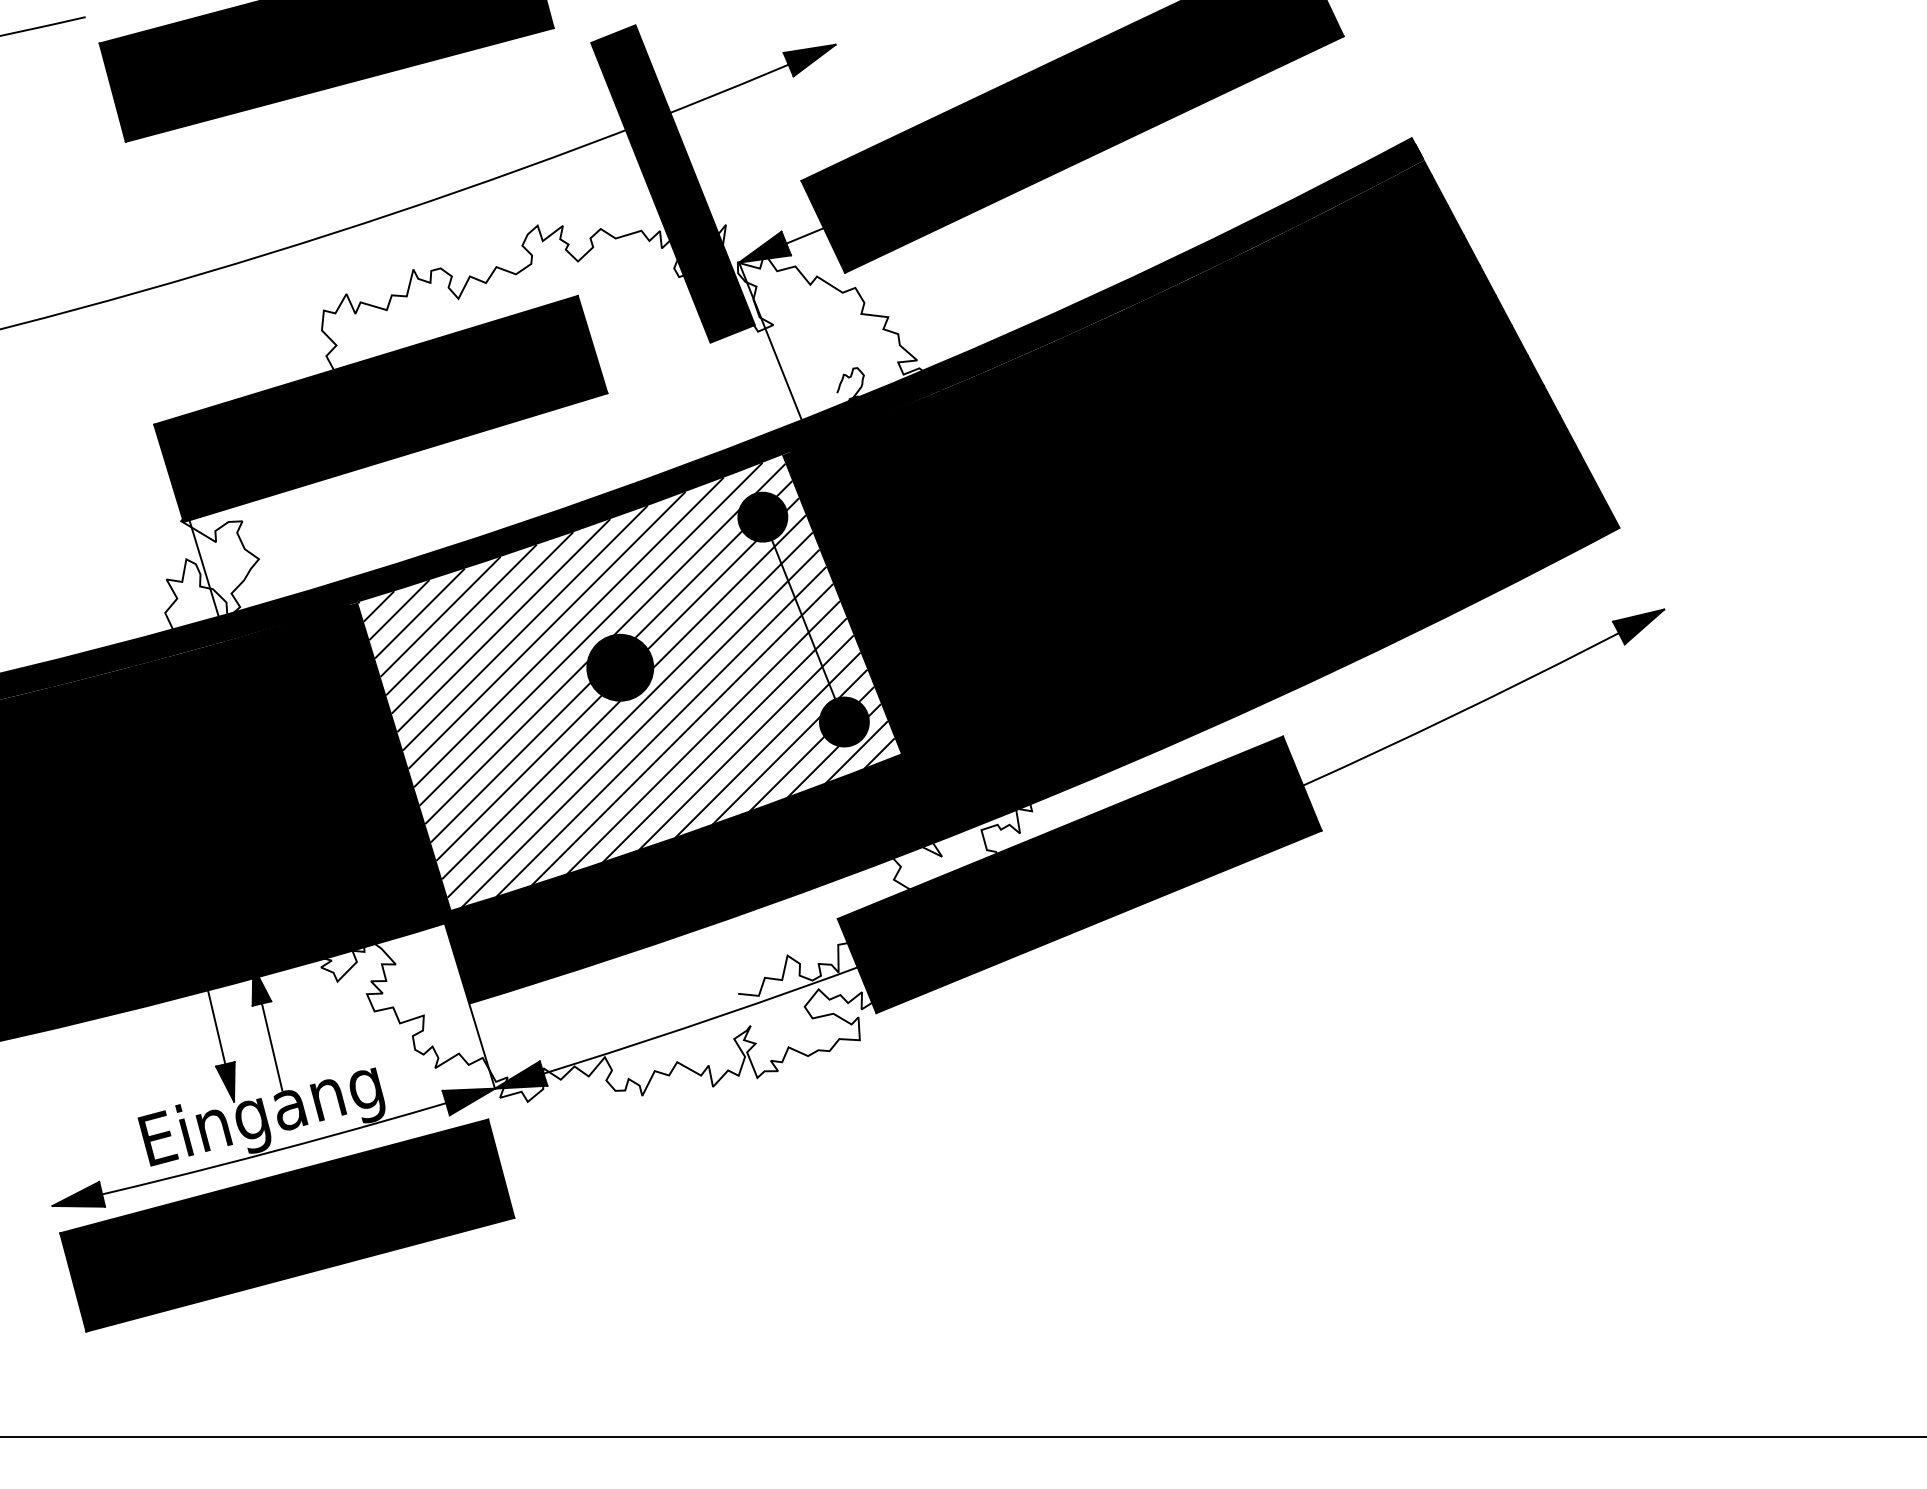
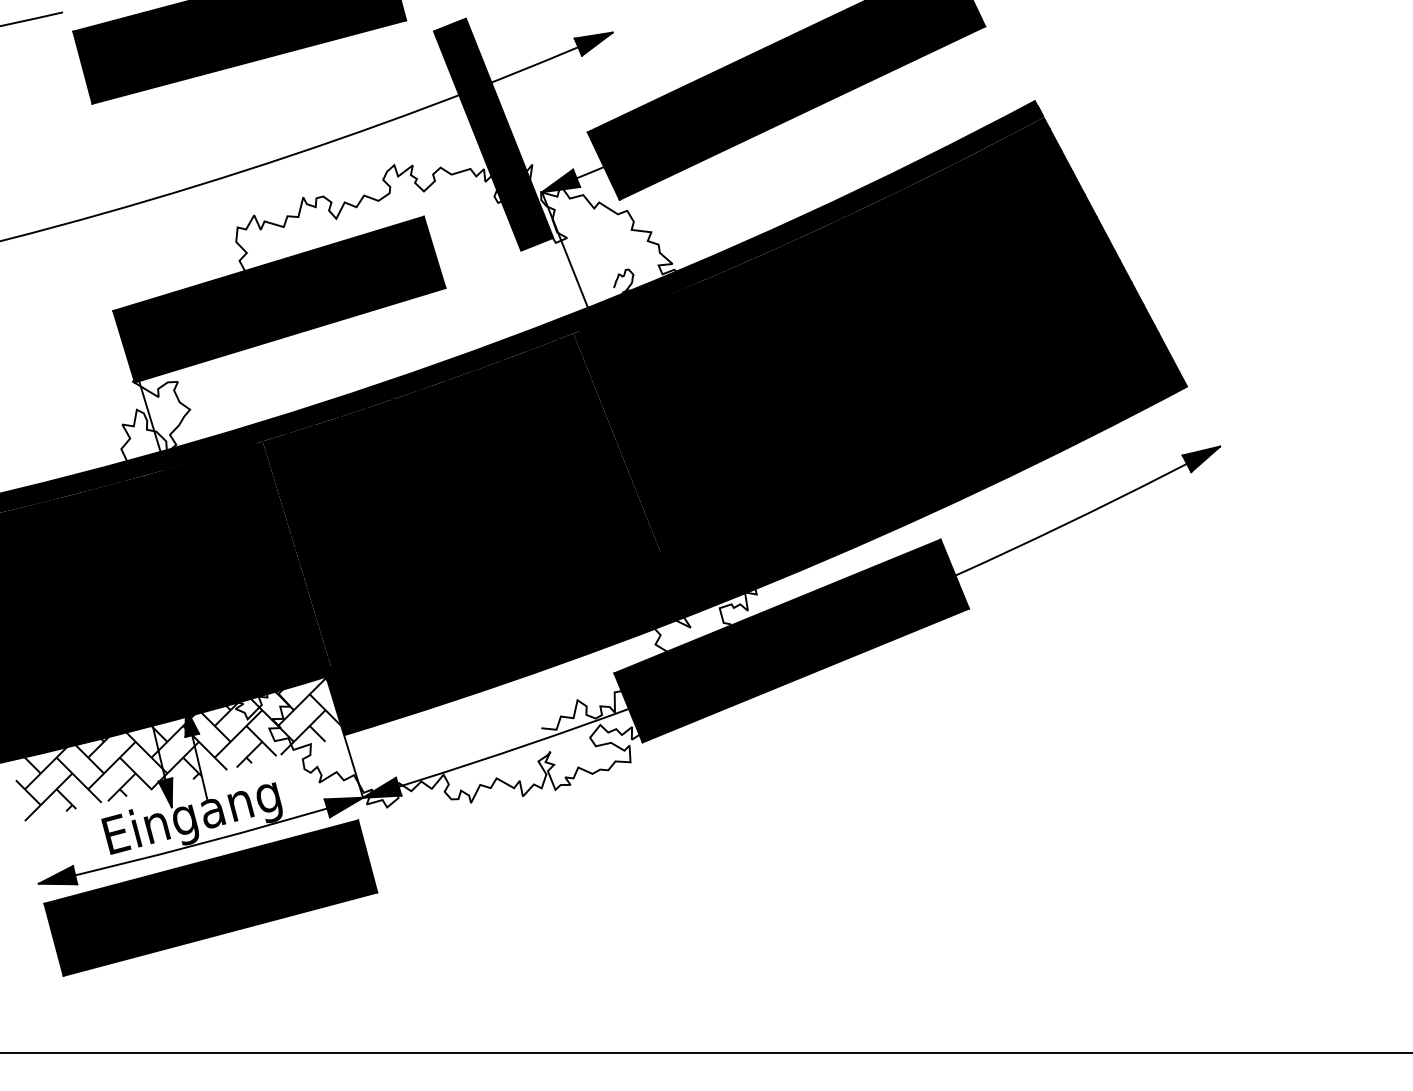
fill: (629, 682) -> (461, 500), added
hatch: (243, 1022) -> (178, 749), added

